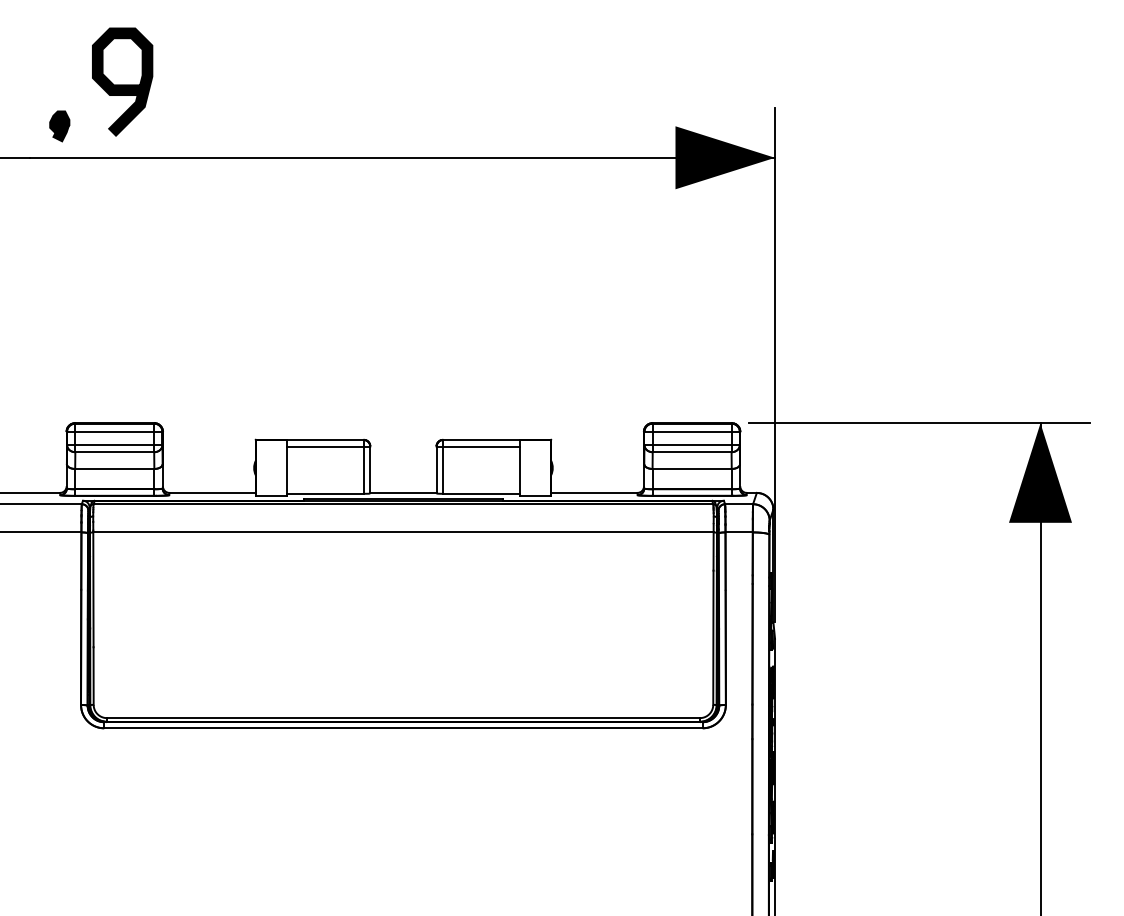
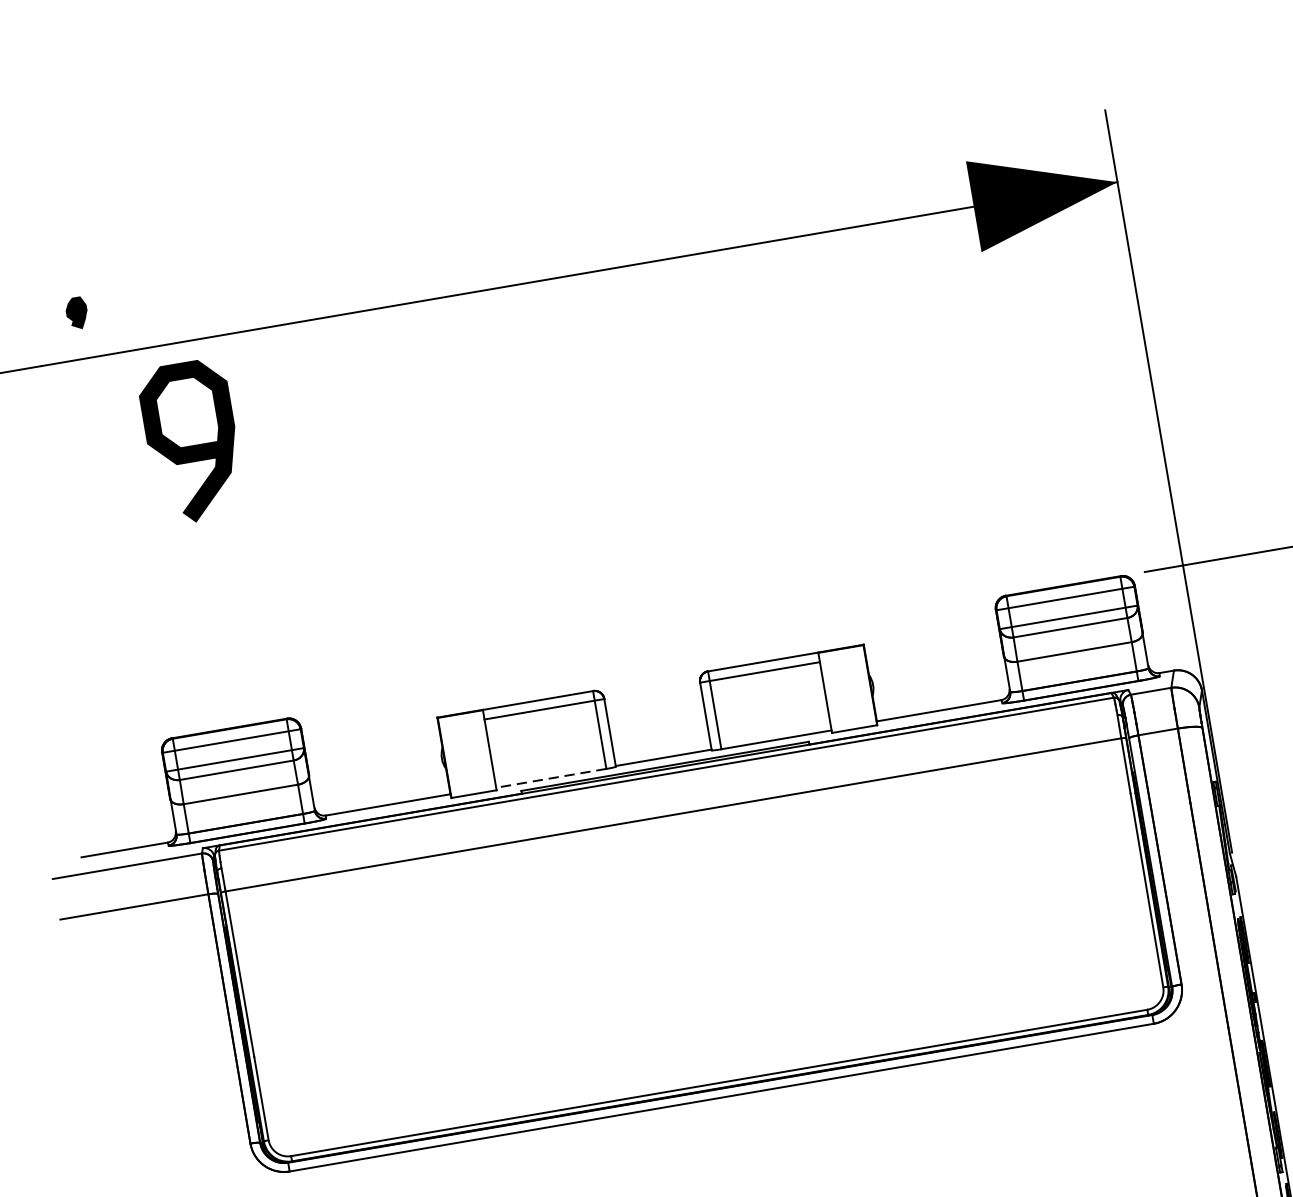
curve: (122, 84) -> (192, 445), moved
part: (59, 126) -> (76, 313), size x0.7
line: (324, 493) -> (549, 778), solid -> dashed

